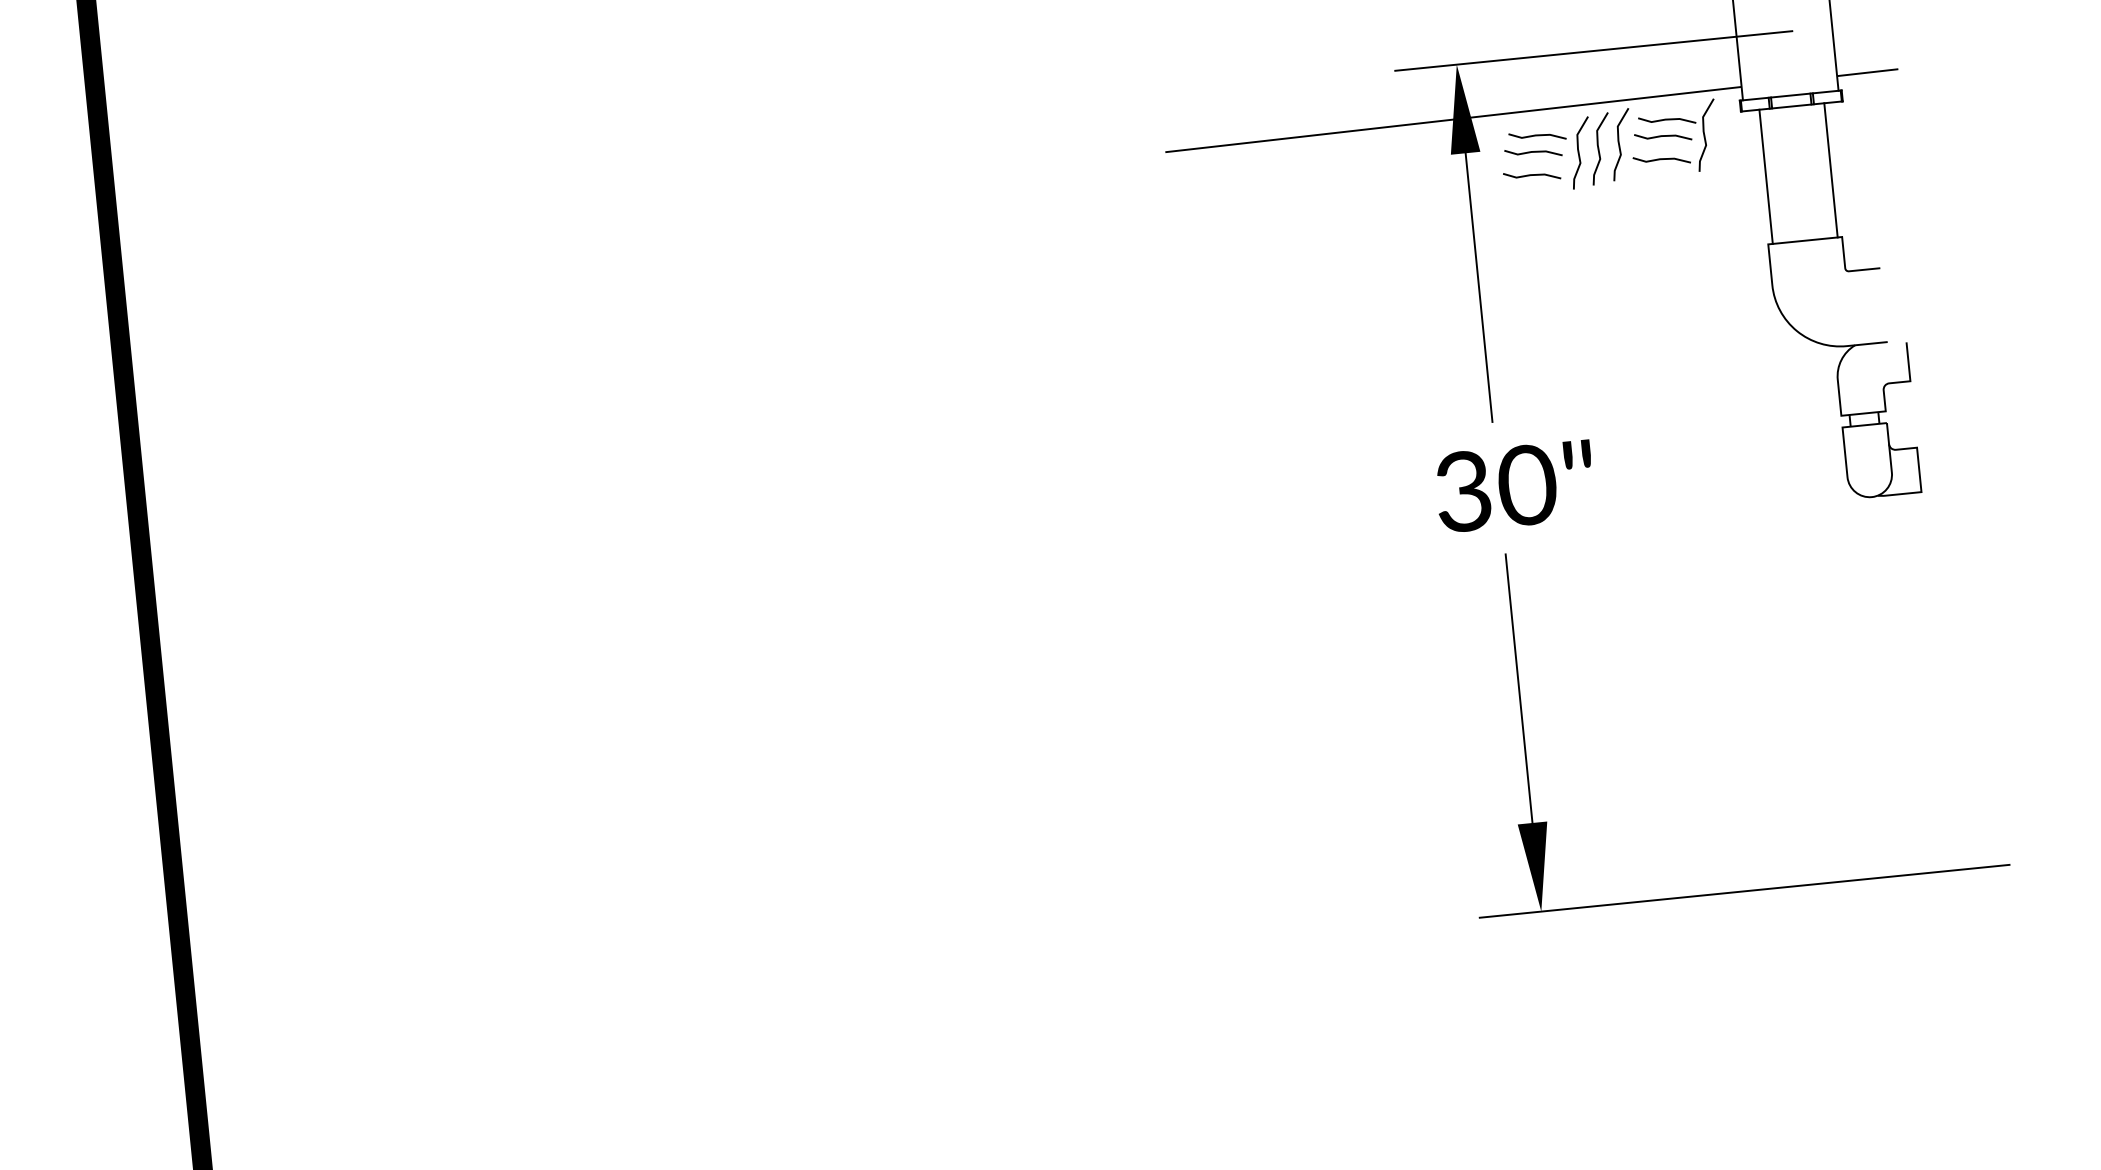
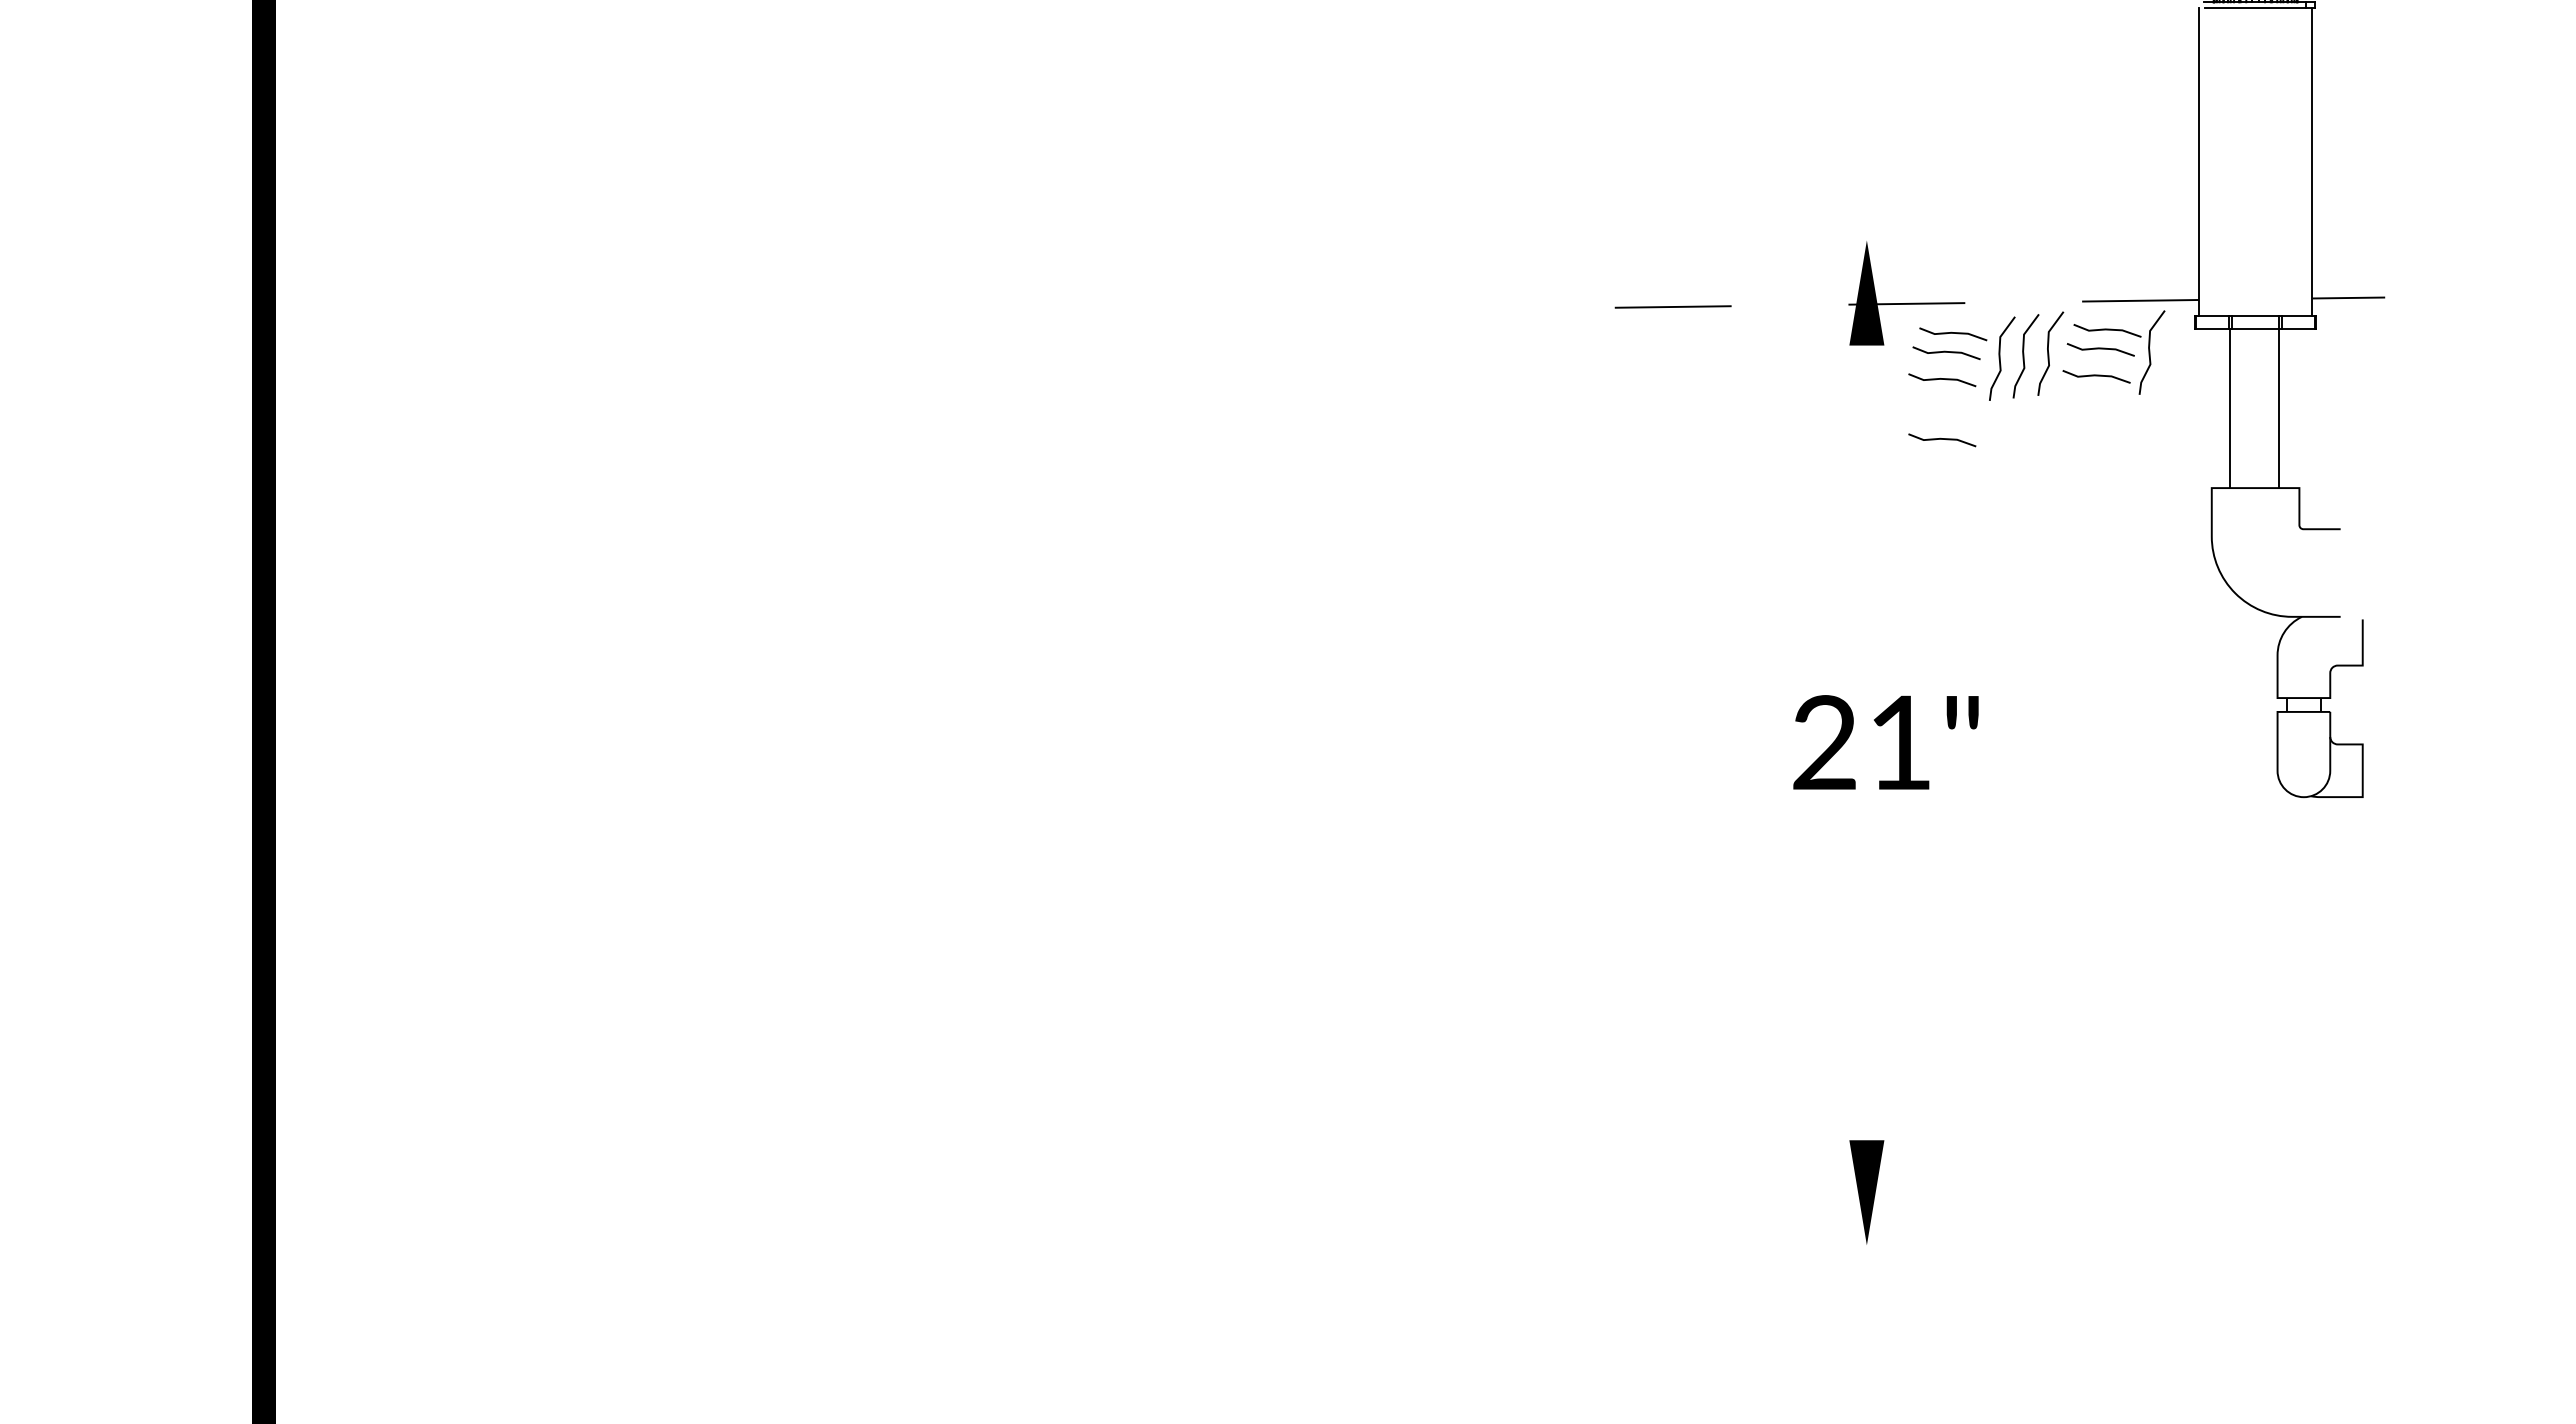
line: (1592, 51) -> (2028, 240), removed
line: (1453, 119) -> (1856, 304), solid -> dashed
line: (1831, 170) -> (2230, 408), moved
line: (1766, 176) -> (2279, 408), moved
line: (1537, 226) -> (1942, 439), added
line: (1478, 287) -> (1866, 504), removed
text: (1496, 488) -> (1863, 742), 30" -> 21"
line: (1518, 688) -> (1866, 980), removed
line: (1744, 891) -> (2107, 1245), removed

